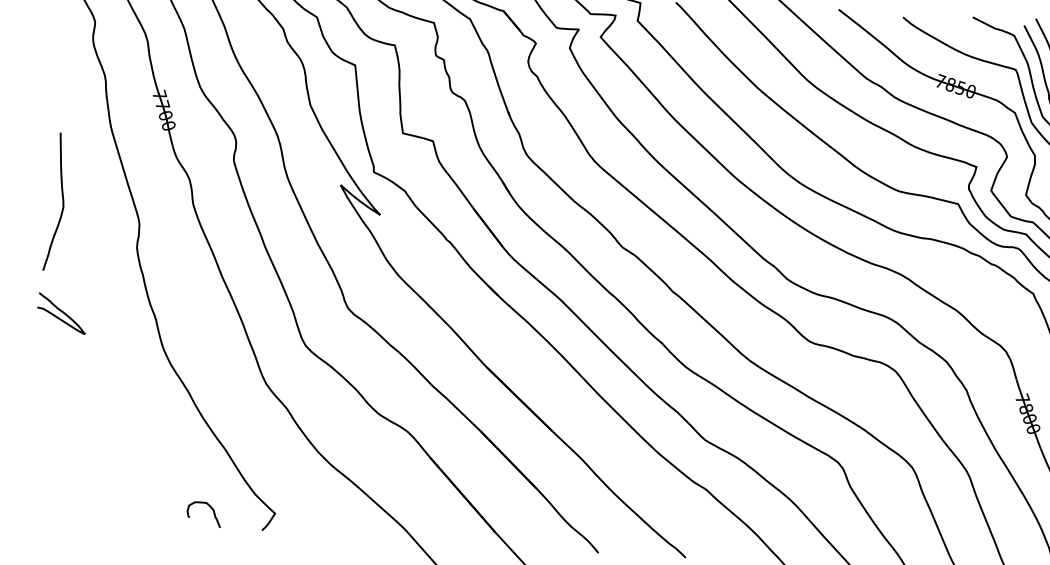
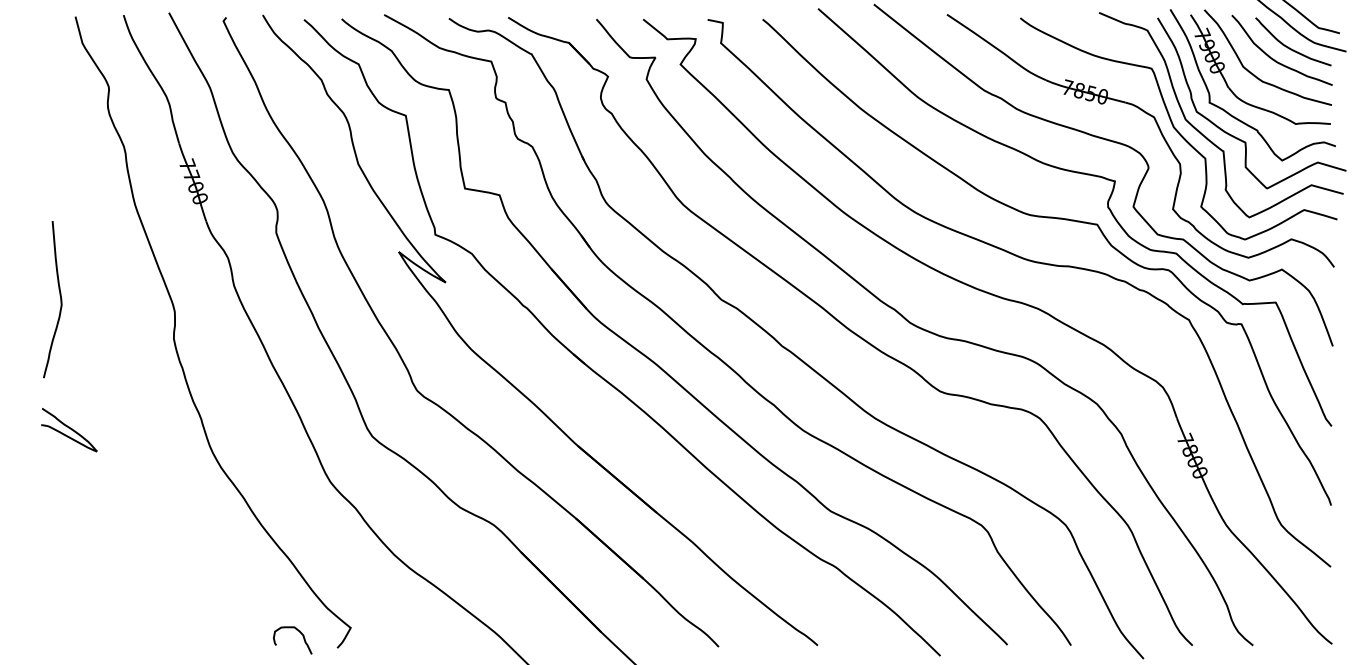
curve: (62, 202) -> (60, 299), moved
curve: (62, 313) -> (70, 429), moved
curve: (210, 507) -> (299, 632), moved

